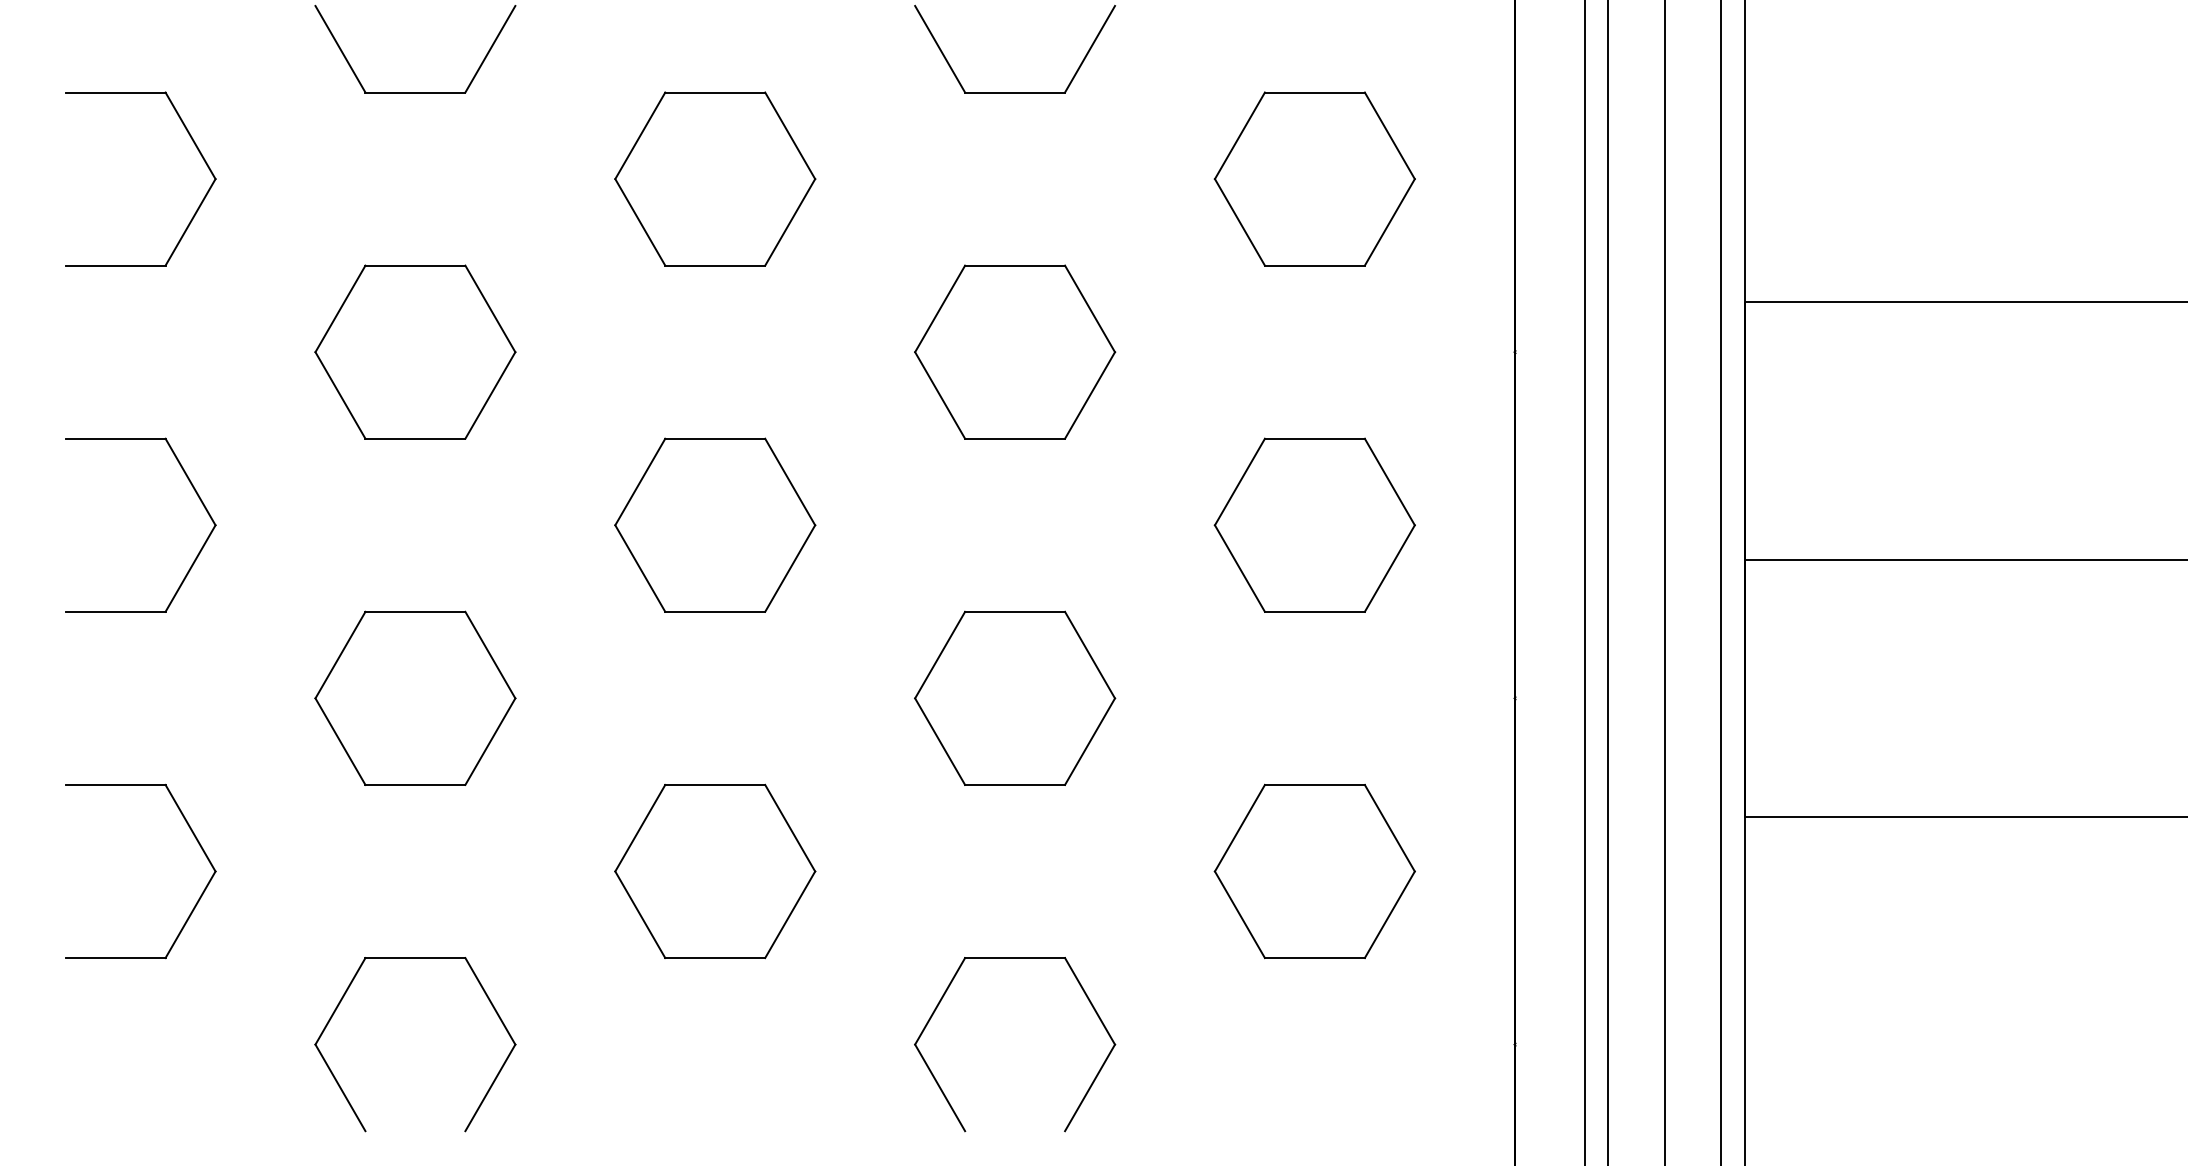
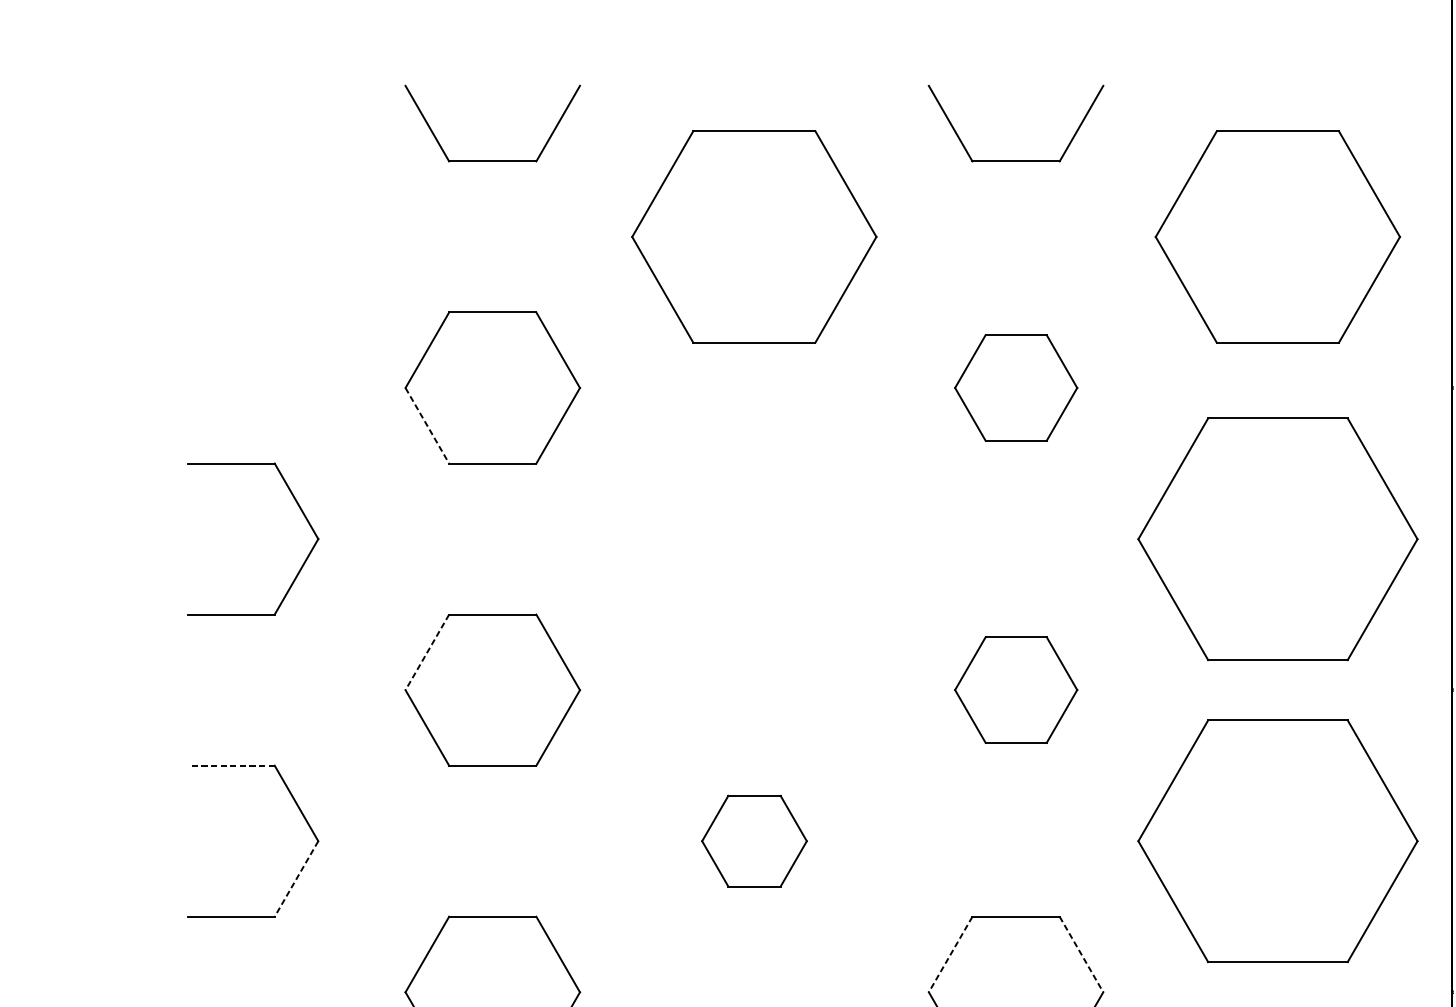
part: (193, 143) -> (299, 205), removed
part: (715, 178) -> (754, 236), size x1.4
part: (1314, 178) -> (1277, 236), size x1.4
part: (1015, 351) -> (1016, 387), size x0.7
line: (340, 395) -> (427, 425), solid -> dashed
part: (715, 524) -> (754, 538), removed
part: (1314, 524) -> (1277, 538), size x1.6
line: (340, 655) -> (427, 652), solid -> dashed
part: (1015, 697) -> (1016, 689), size x0.7
line: (115, 784) -> (231, 765), solid -> dashed
part: (715, 871) -> (754, 841), size x0.6
part: (1314, 871) -> (1277, 841), size x1.6
line: (190, 914) -> (296, 878), solid -> dashed
line: (940, 1001) -> (951, 954), solid -> dashed
line: (1090, 1001) -> (1081, 954), solid -> dashed

